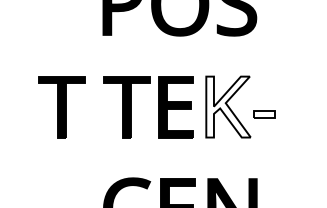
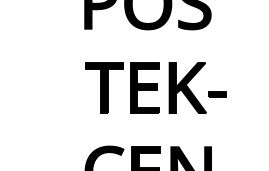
fill: (228, 106) -> (187, 87), added
part: (61, 107) -> (50, 88), removed
fill: (264, 114) -> (217, 94), added

